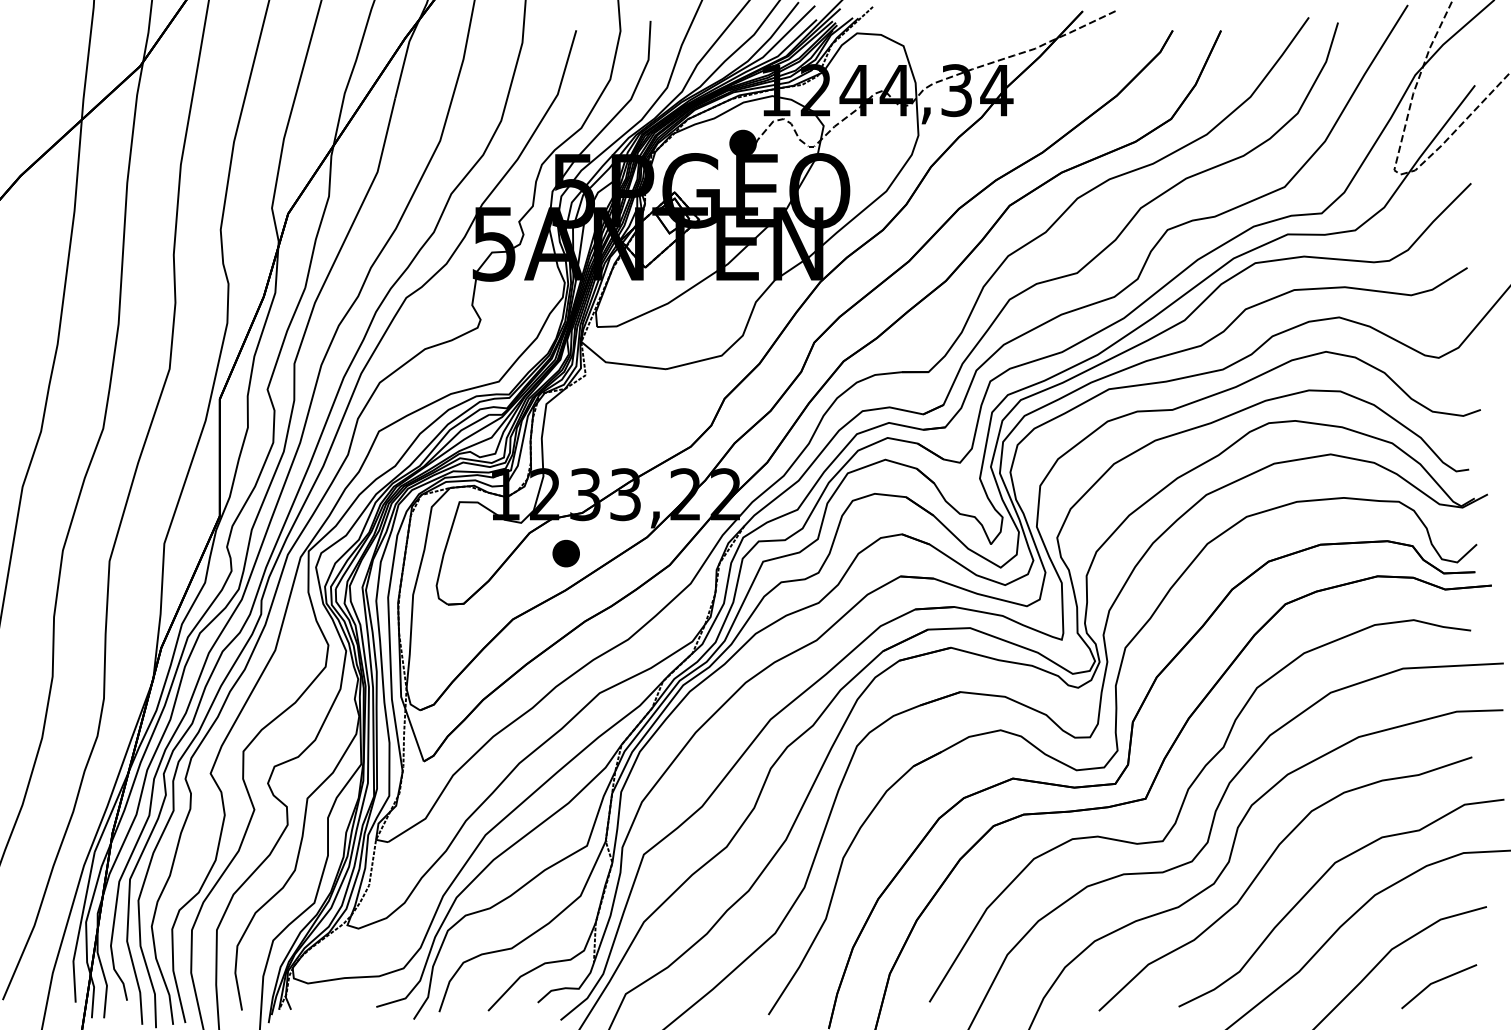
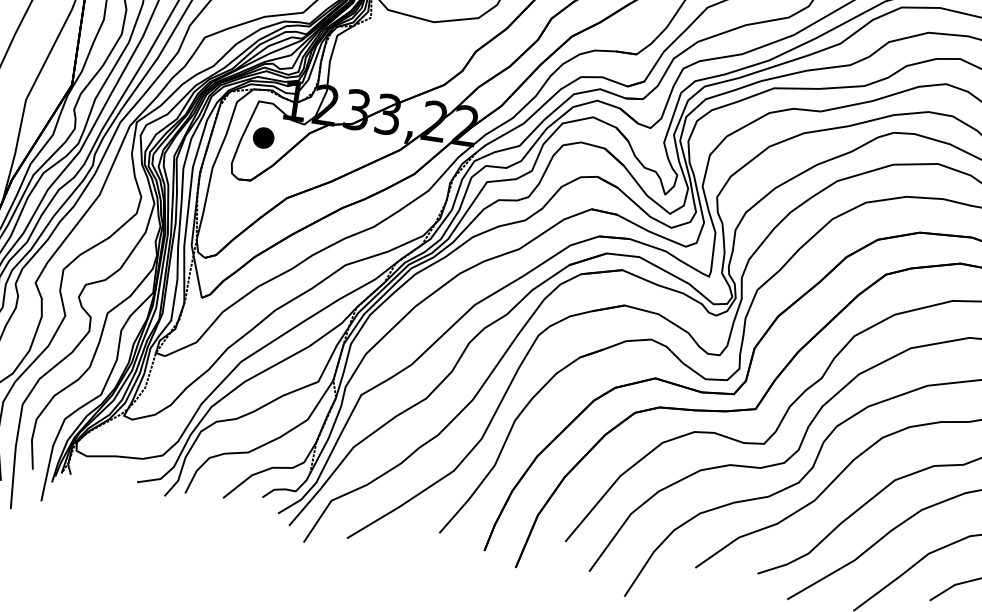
part: (565, 553) -> (263, 137), moved

